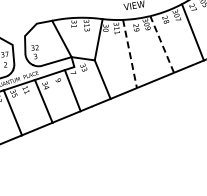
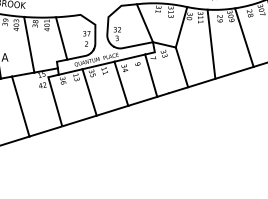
line: (162, 44) -> (244, 37), dashed -> solid
line: (130, 54) -> (211, 44), dashed -> solid

